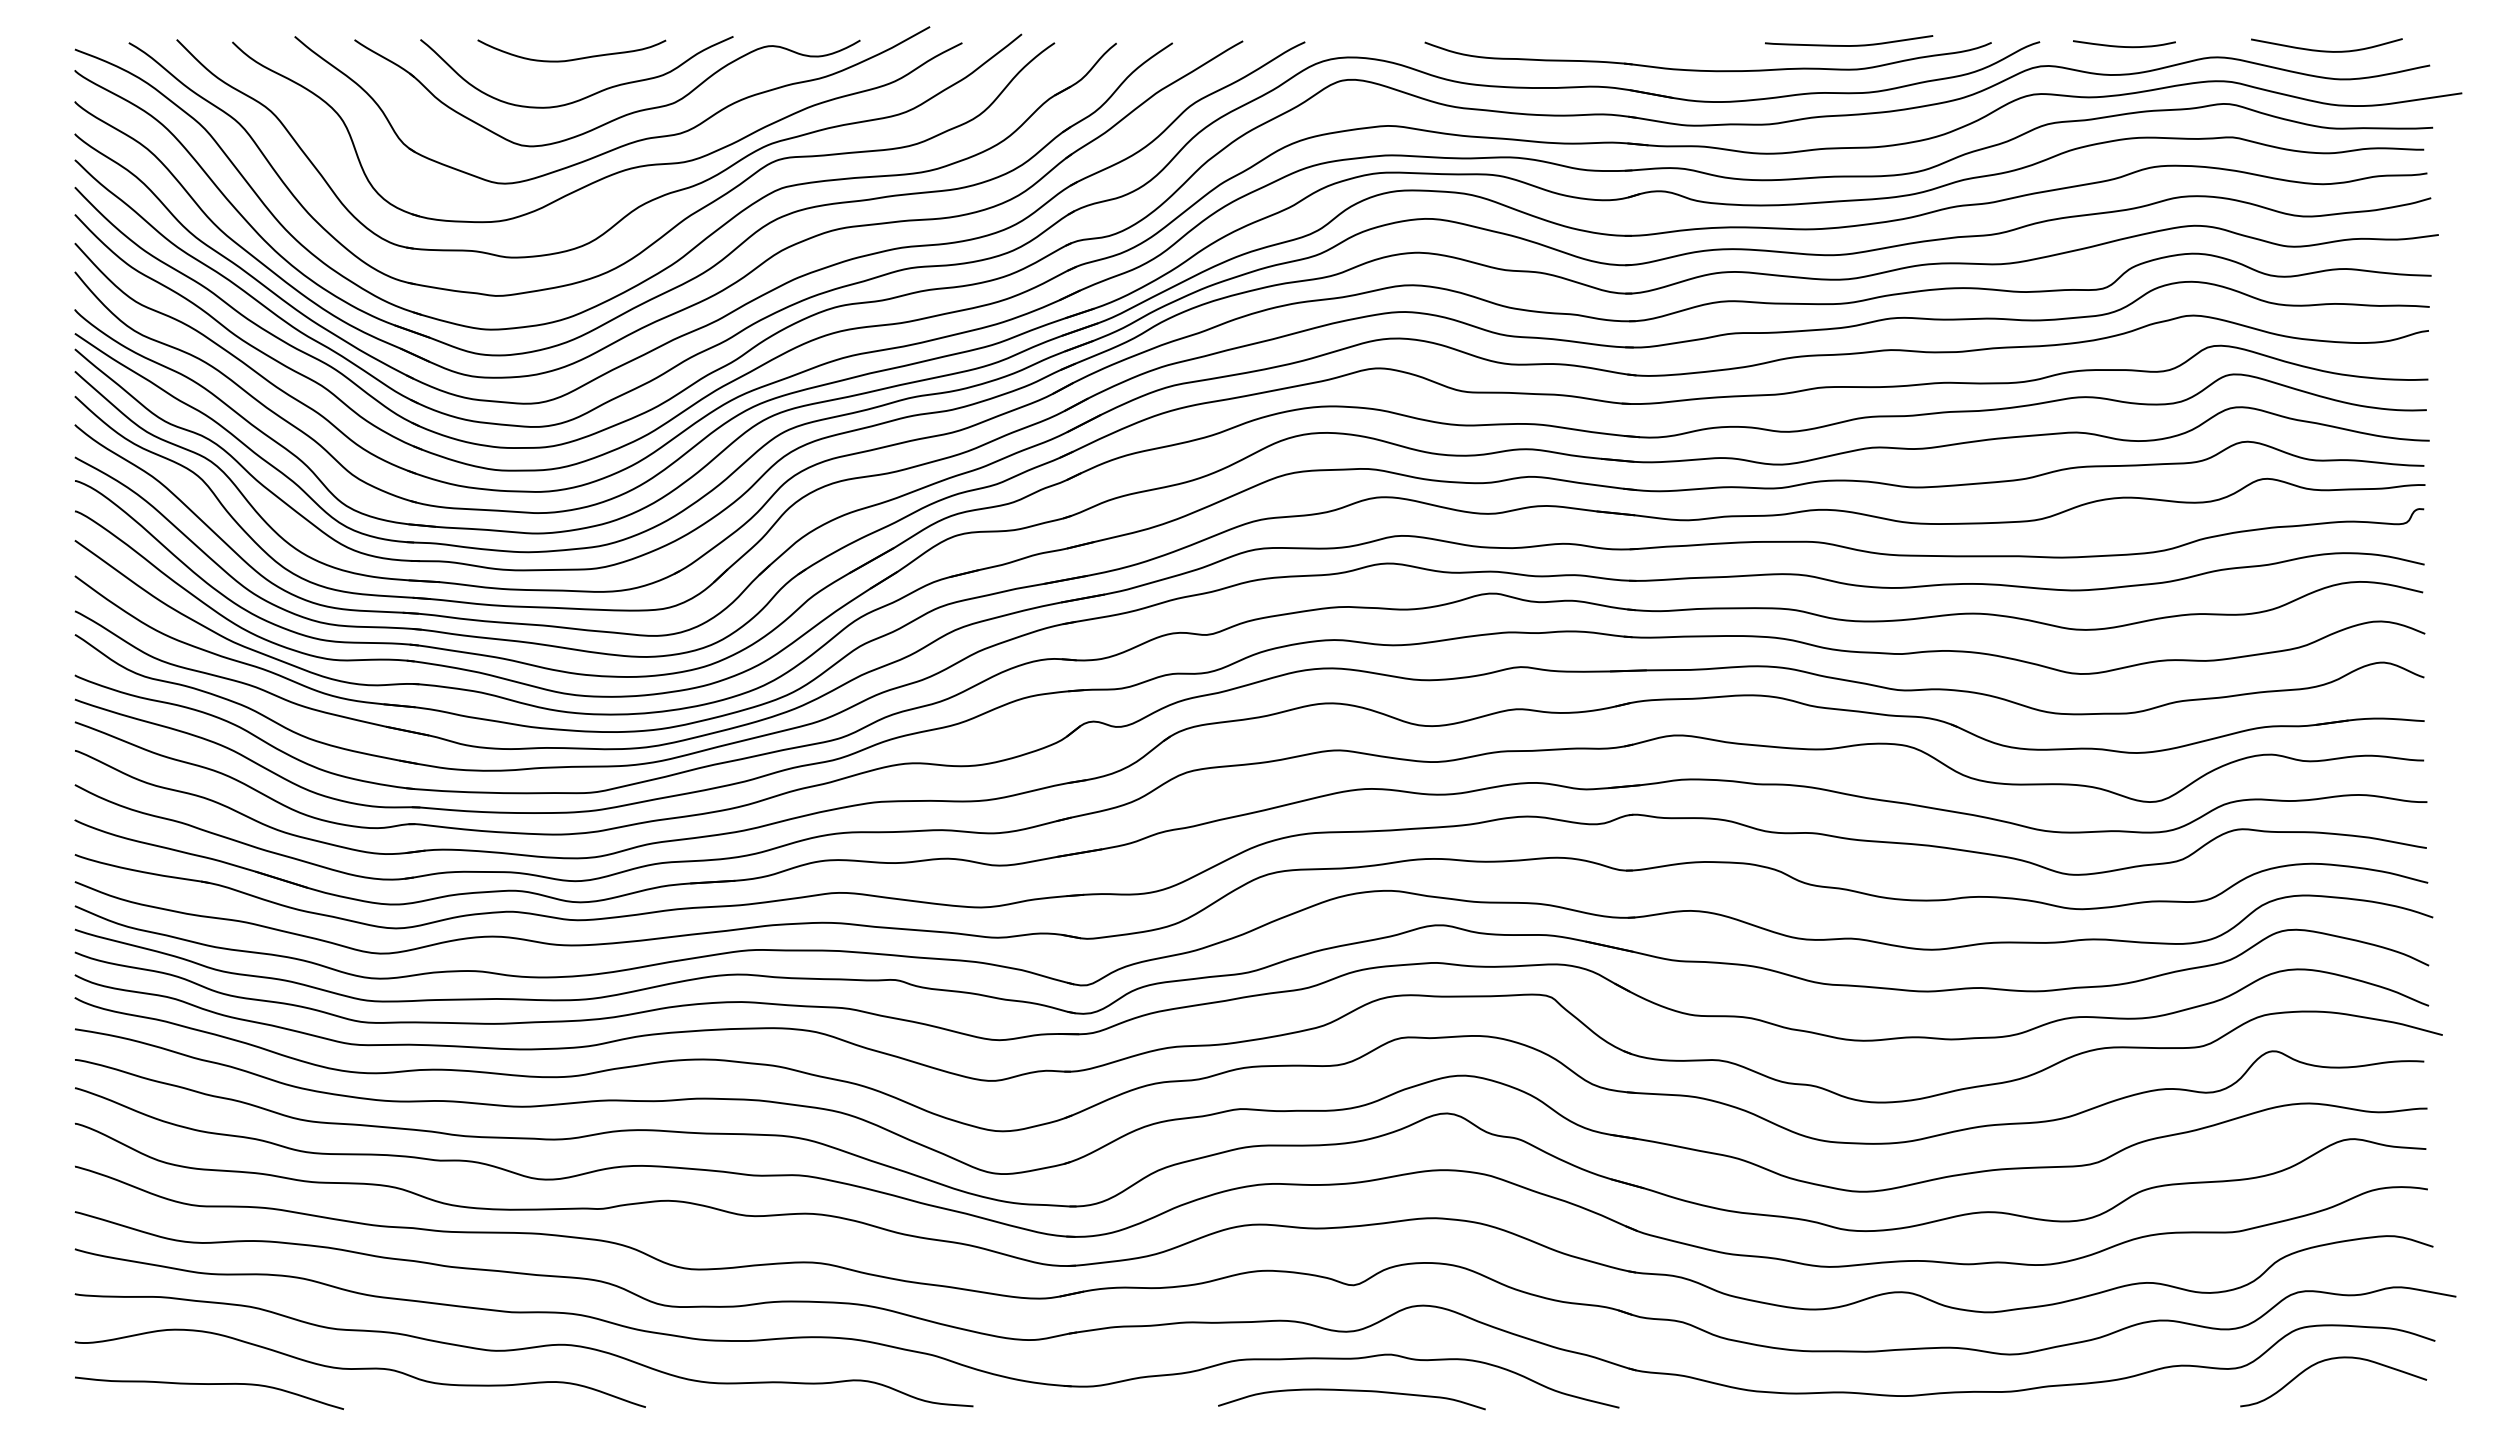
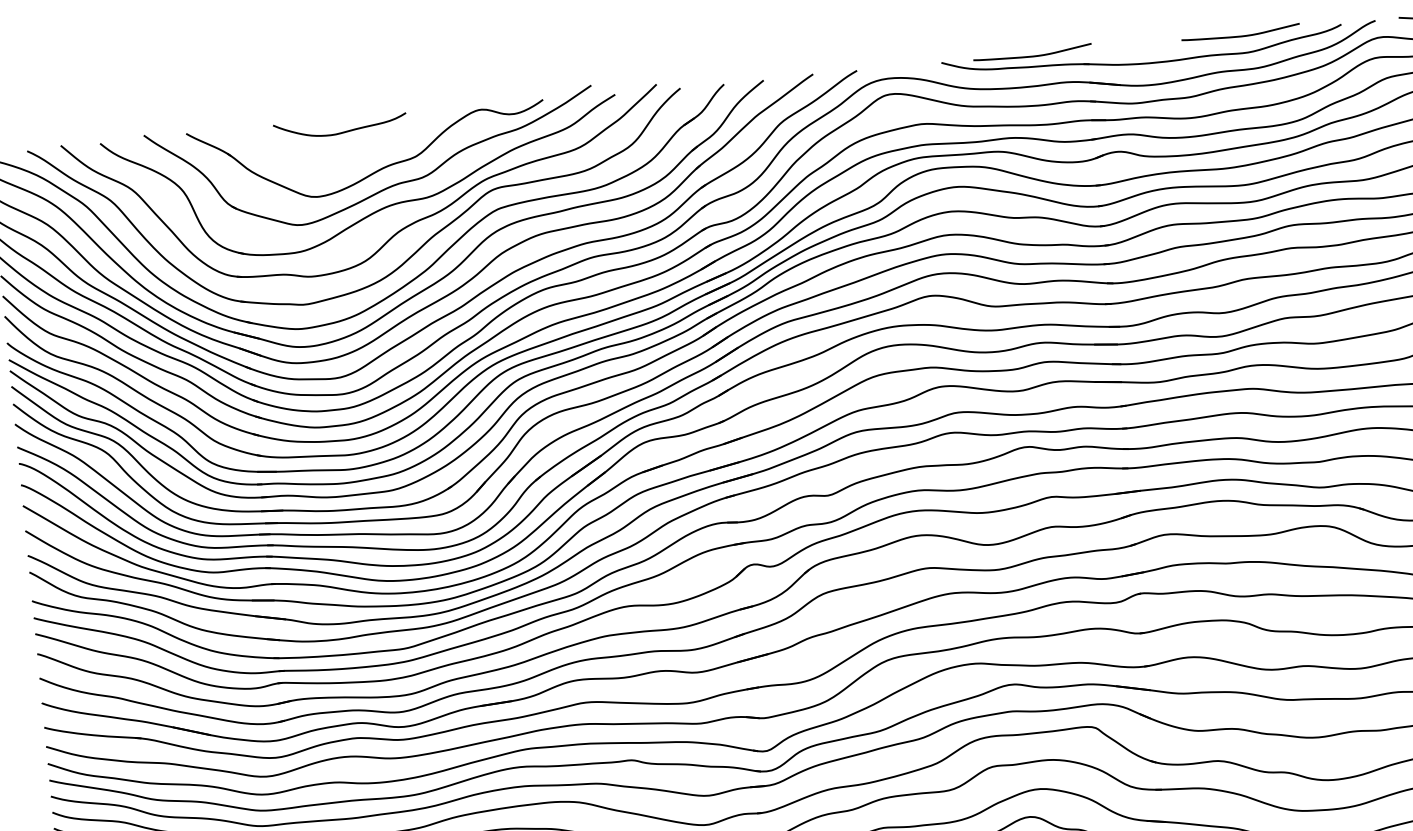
curve: (1554, 45) -> (1033, 56), added
curve: (585, 96) -> (352, 157), removed

